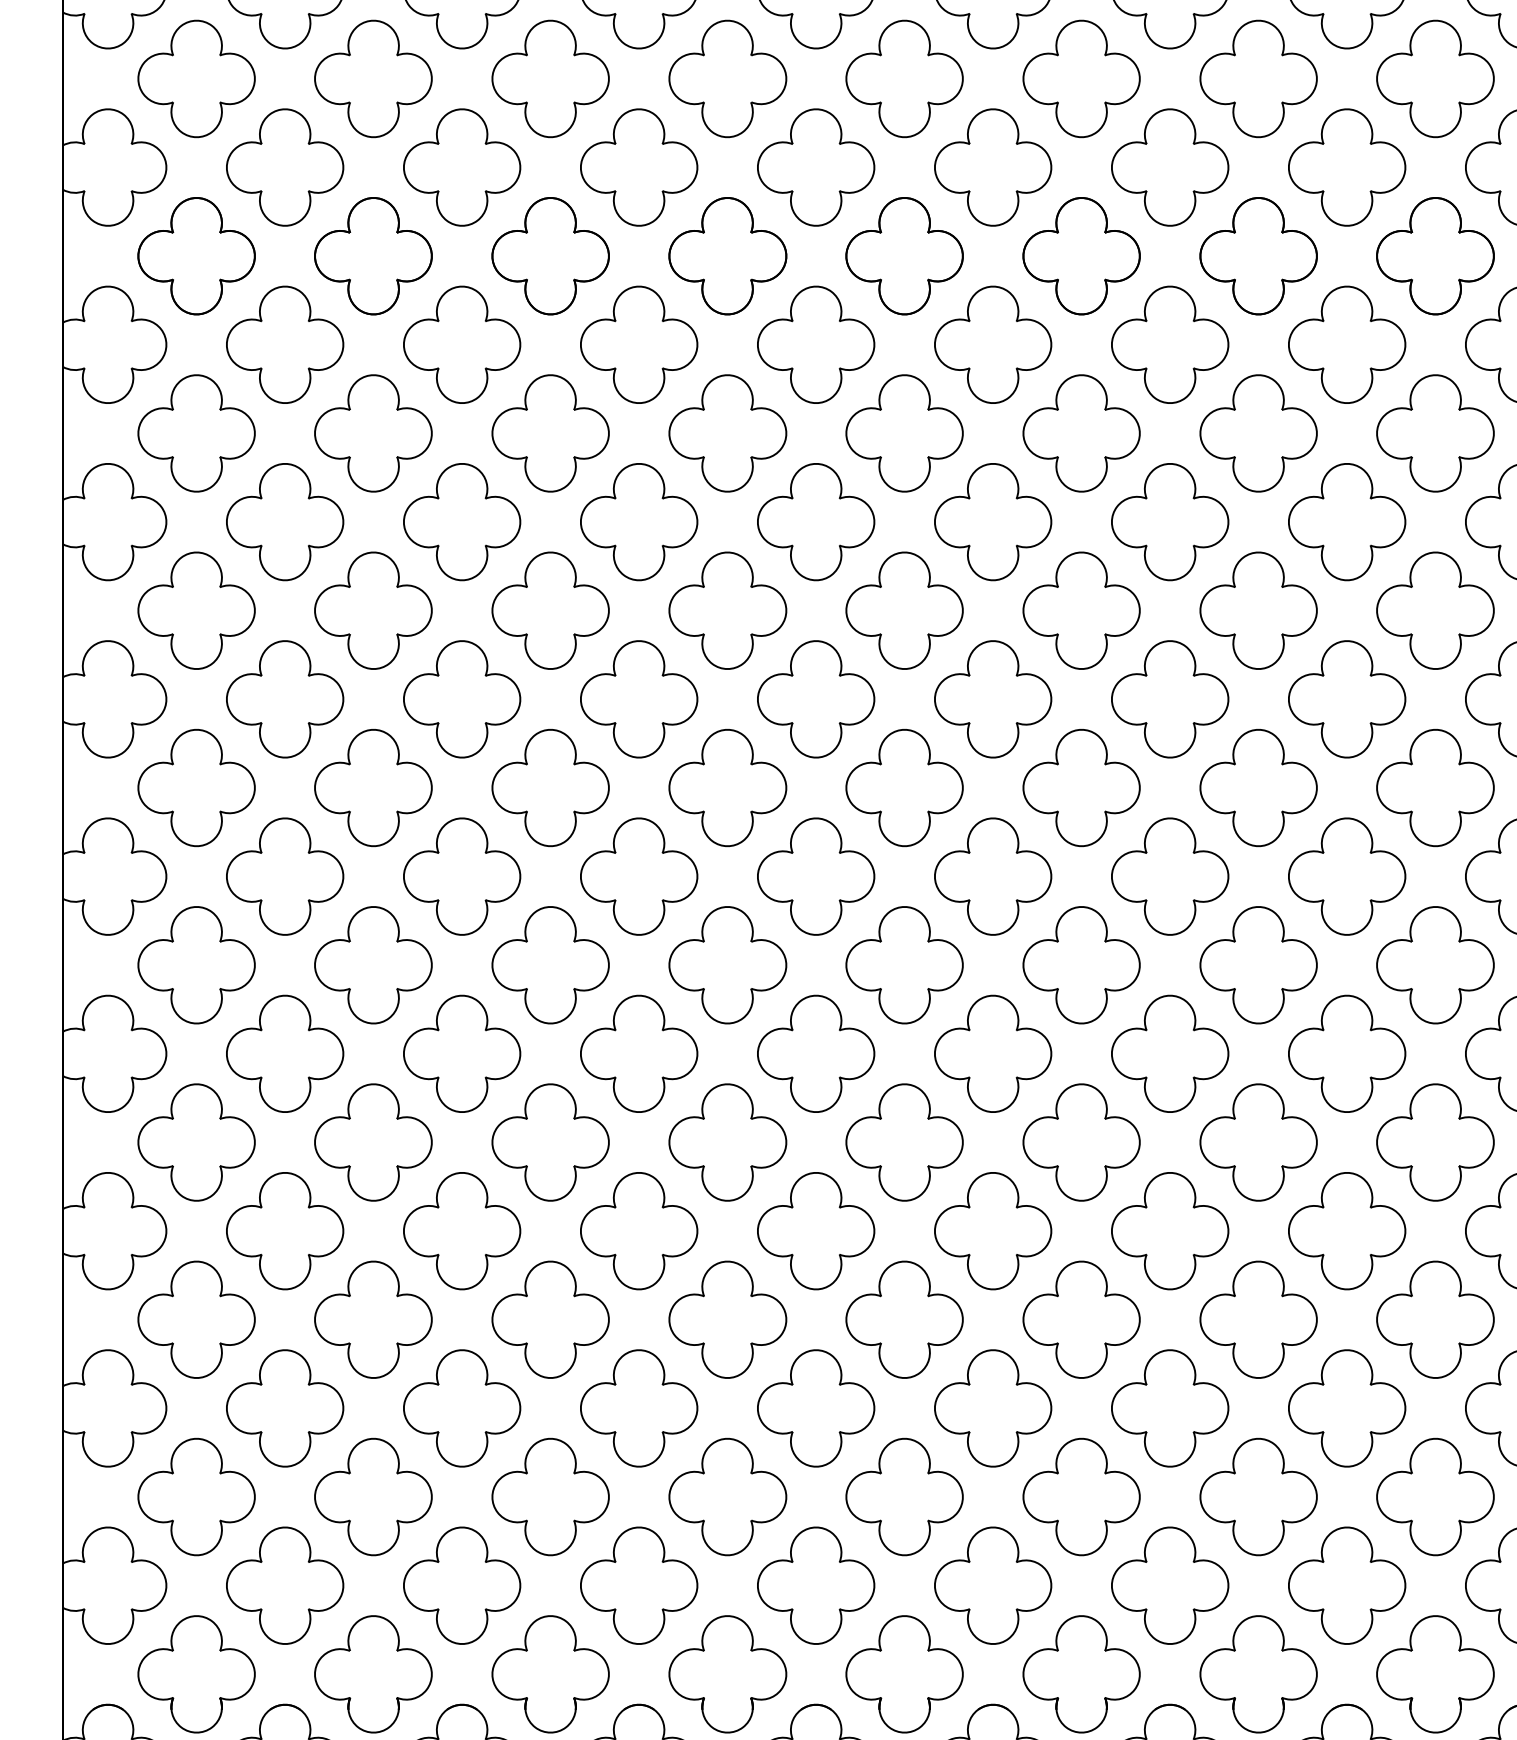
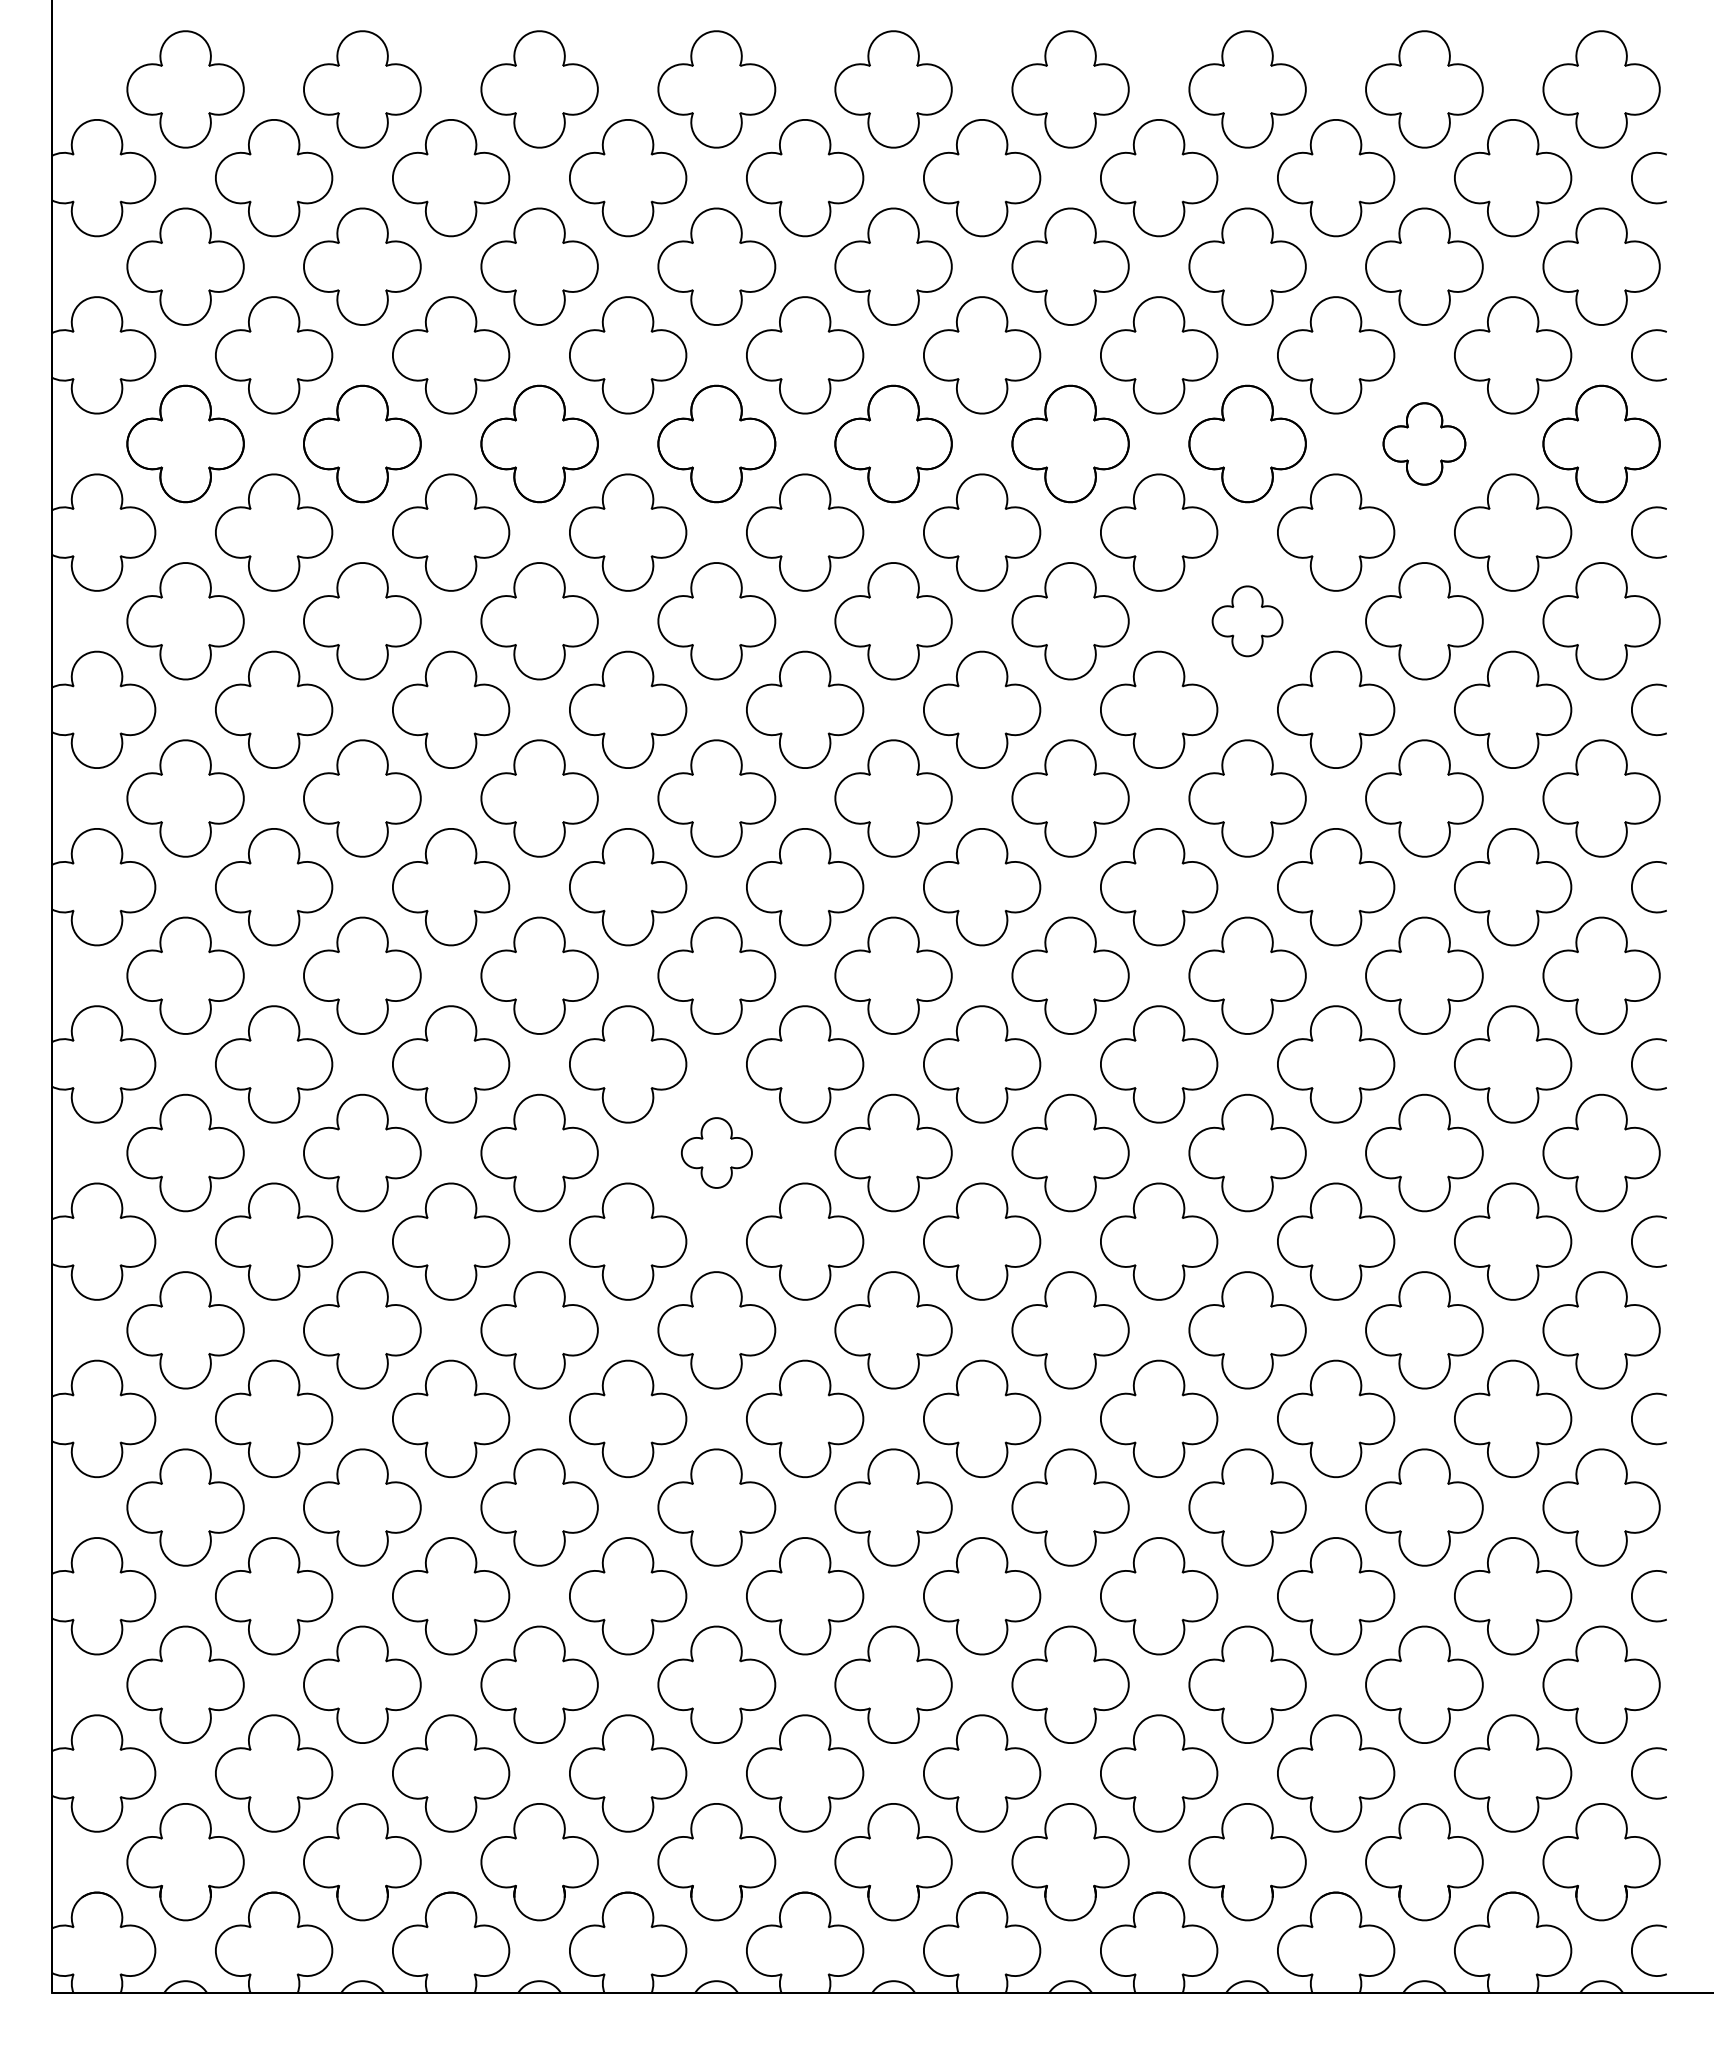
part: (1435, 255) -> (1424, 443), size x0.7
part: (1258, 433) -> (1247, 621), size x0.6
part: (727, 964) -> (716, 1152), size x0.6

